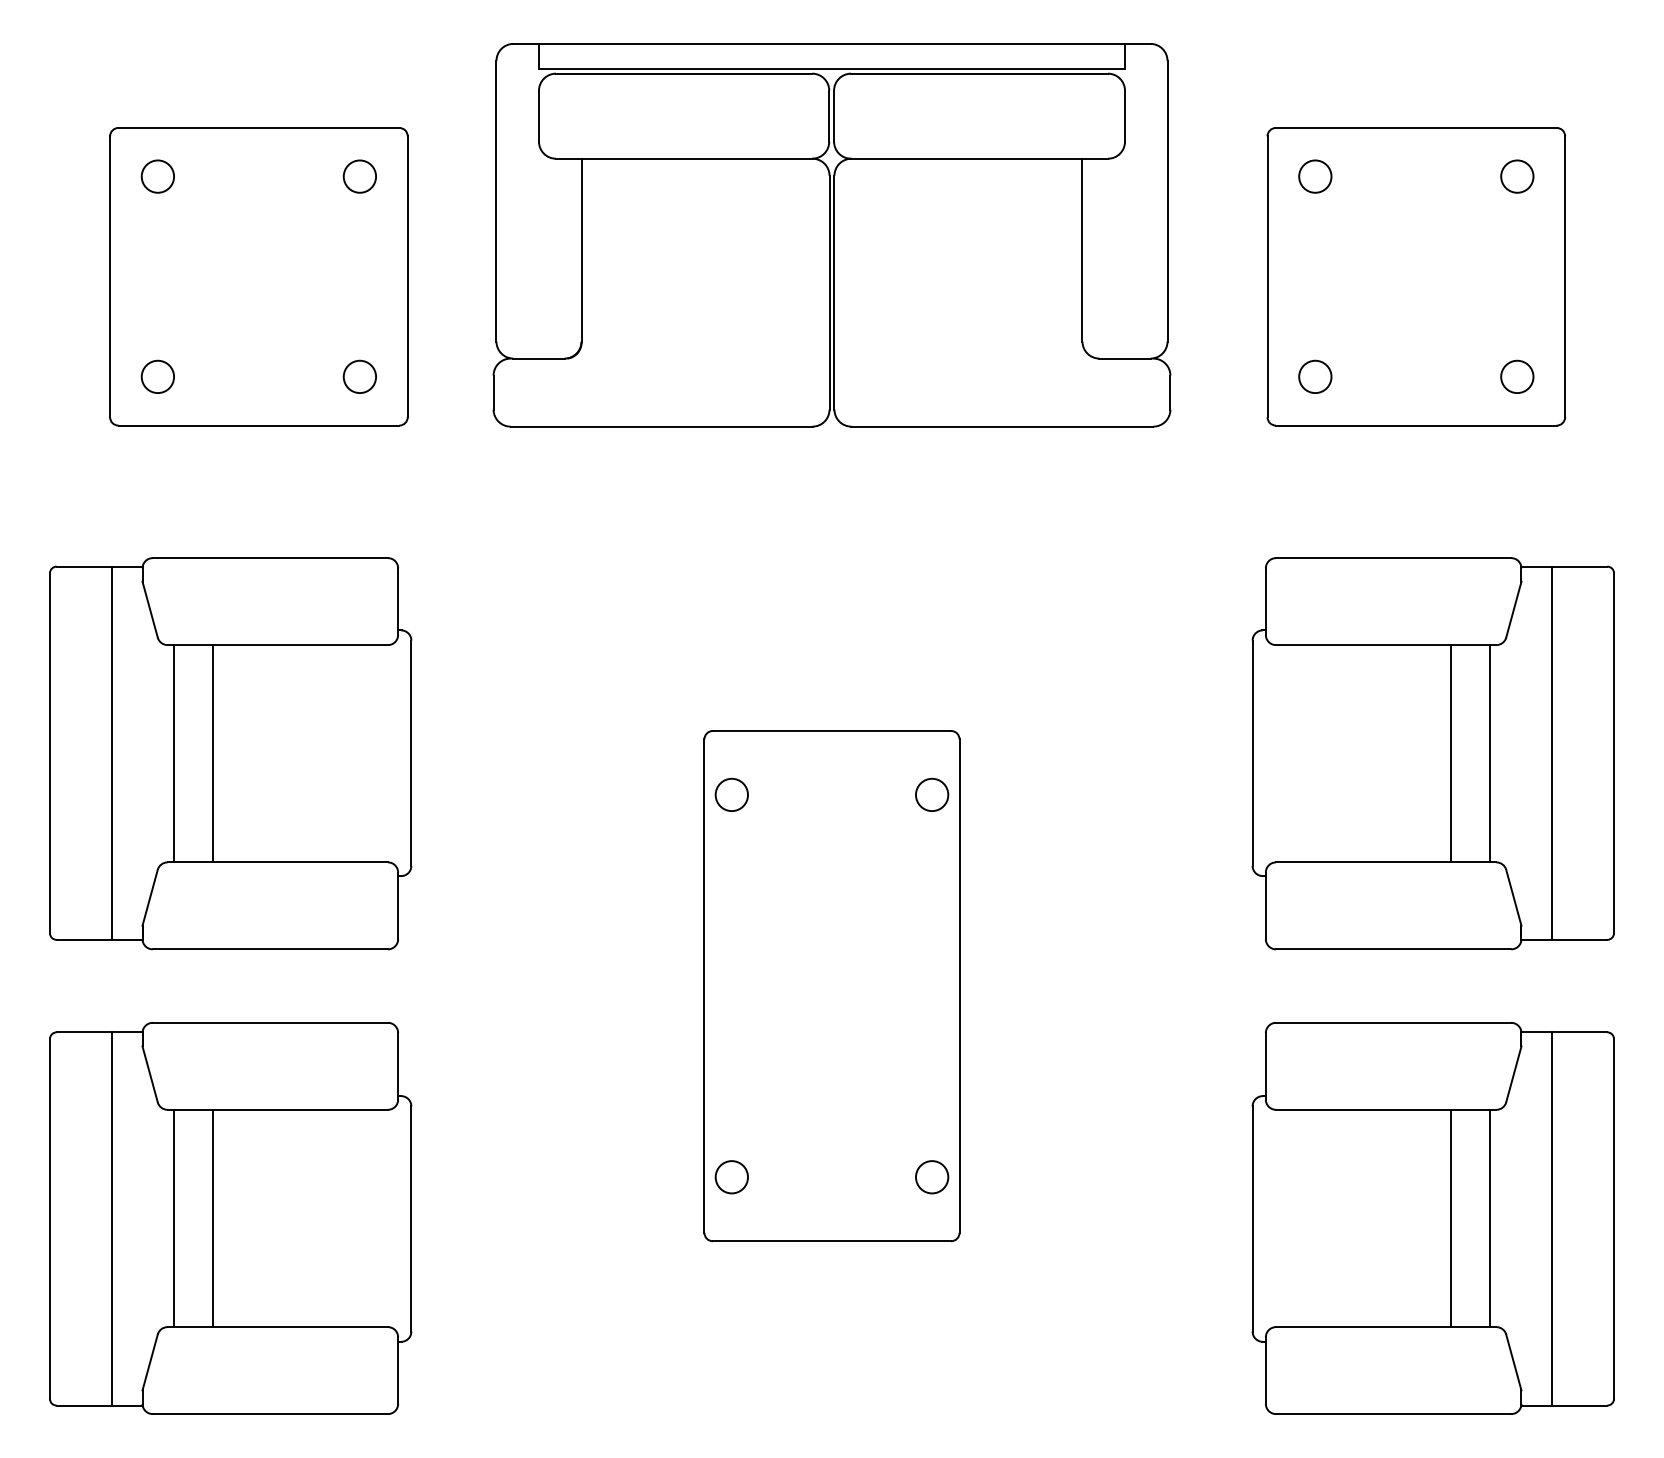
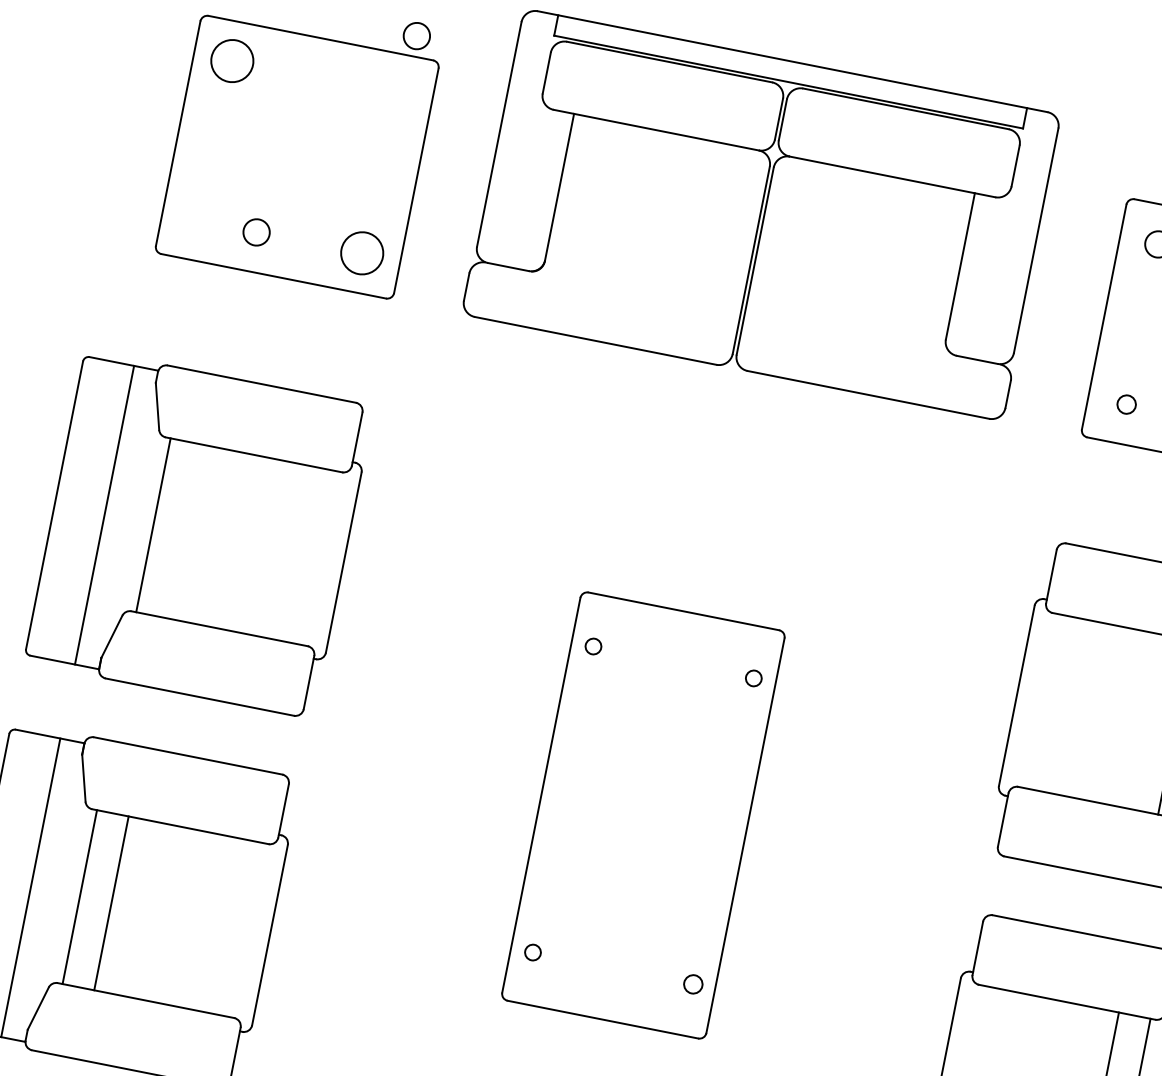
circle: (157, 176) -> (232, 60), size x1.6
circle: (359, 176) -> (416, 35), moved
circle: (157, 376) -> (256, 232), moved
circle: (359, 376) -> (361, 252), size x1.6
circle: (1315, 376) -> (1126, 404), size x0.7
line: (213, 753) -> (185, 531), removed
circle: (731, 794) -> (593, 646), size x0.6
circle: (931, 794) -> (753, 677), size x0.6
circle: (731, 1177) -> (532, 952), size x0.6
circle: (932, 1177) -> (693, 984), size x0.7

